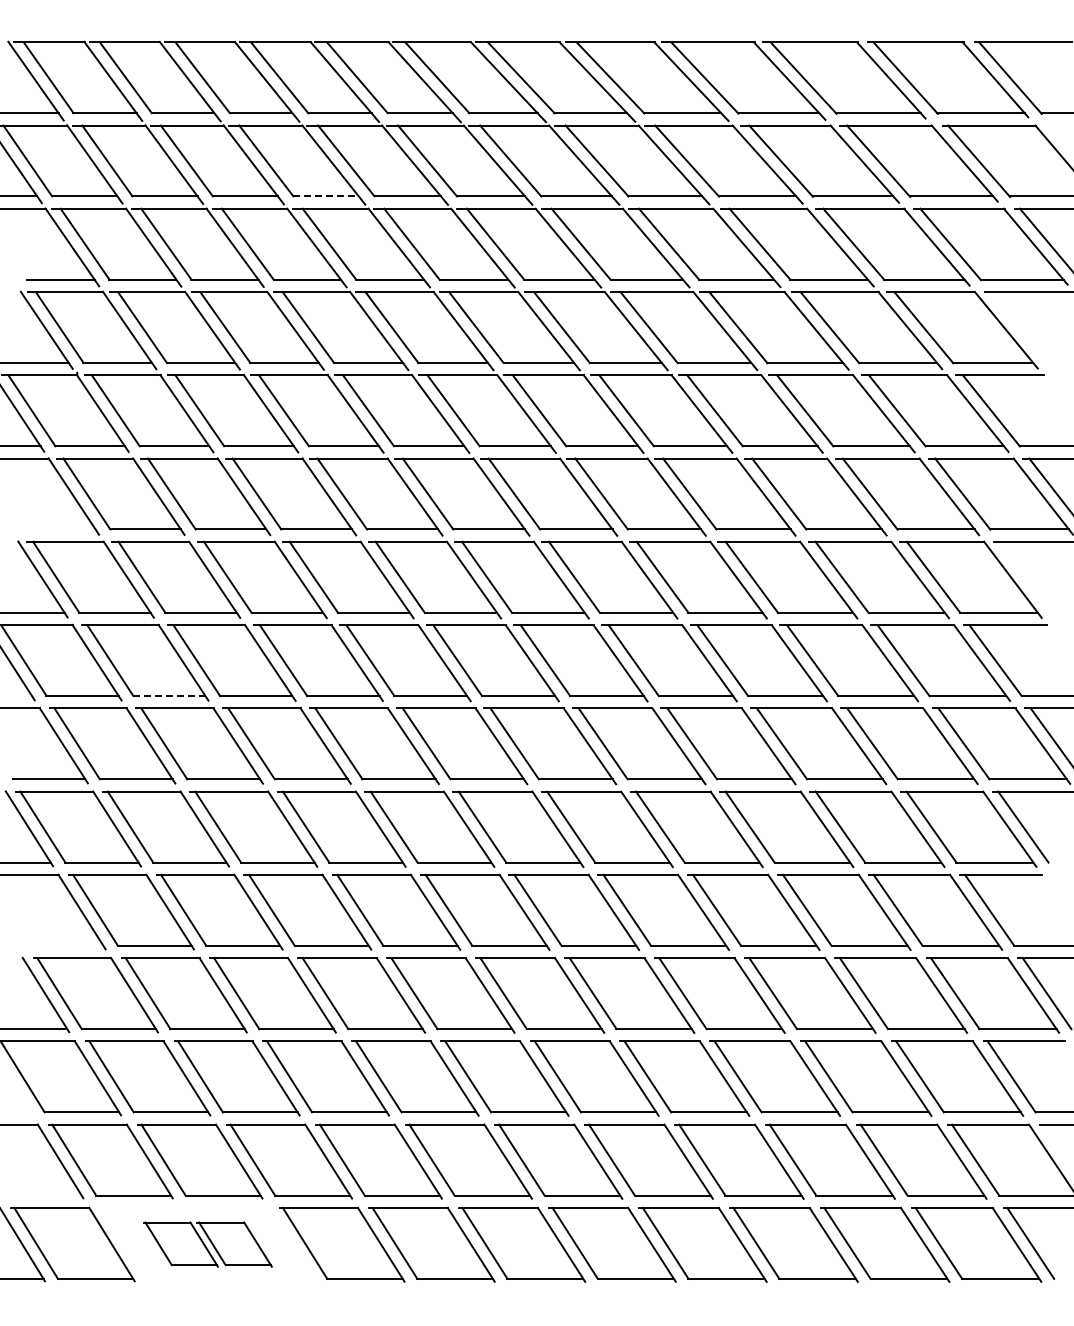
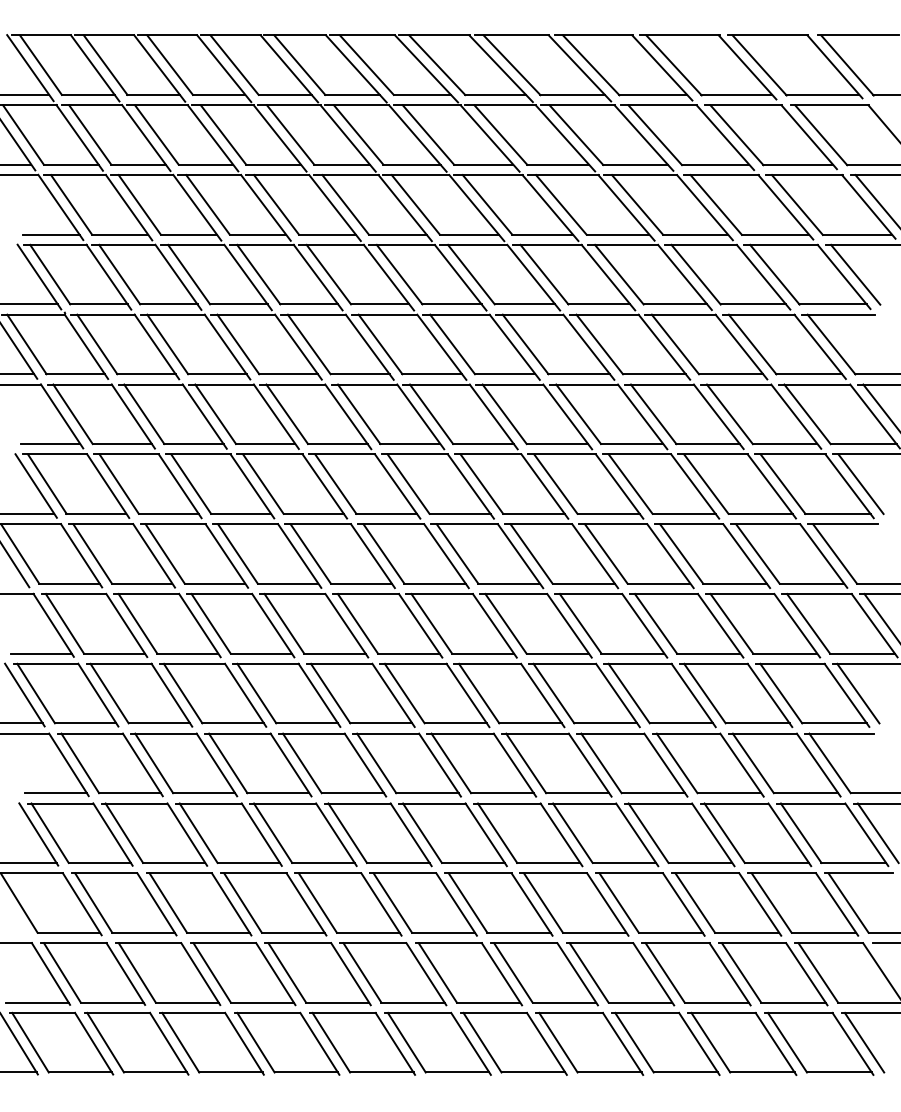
line: (326, 196) -> (273, 164), dashed -> solid
line: (1019, 327) -> (855, 274), added
line: (59, 529) -> (50, 444), added
line: (1026, 576) -> (860, 483), added
line: (169, 696) -> (142, 584), dashed -> solid
line: (66, 945) -> (55, 792), added
line: (43, 1195) -> (36, 1002), added
part: (207, 1244) -> (174, 1043), size x1.67

